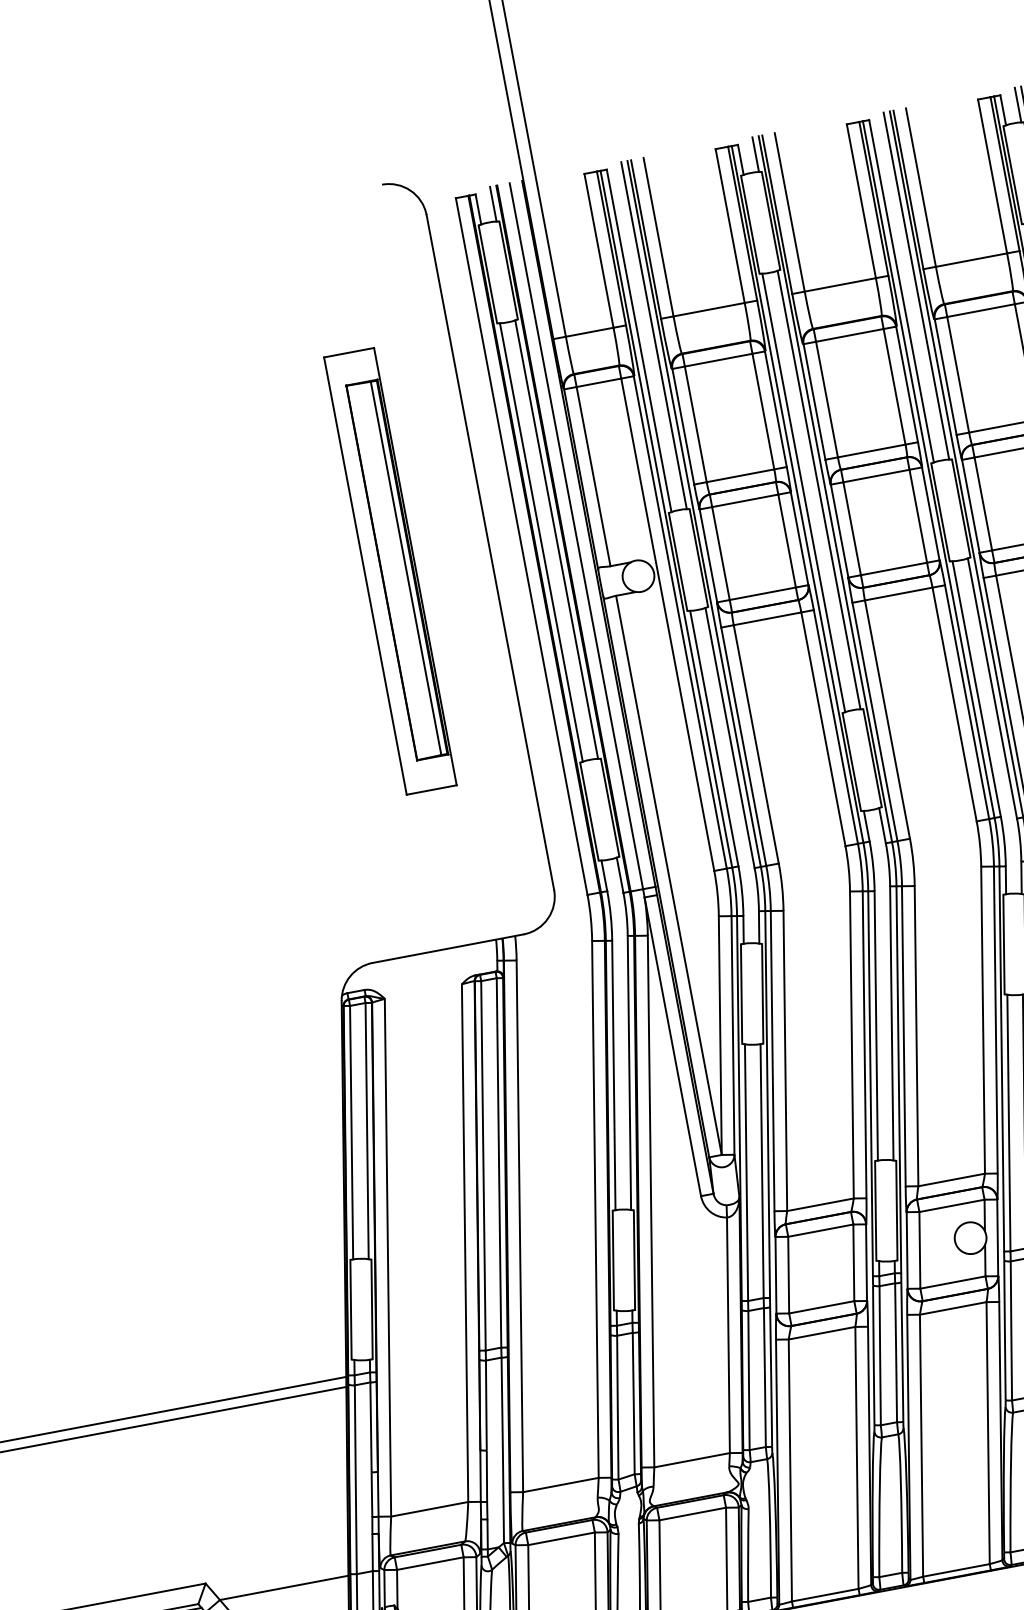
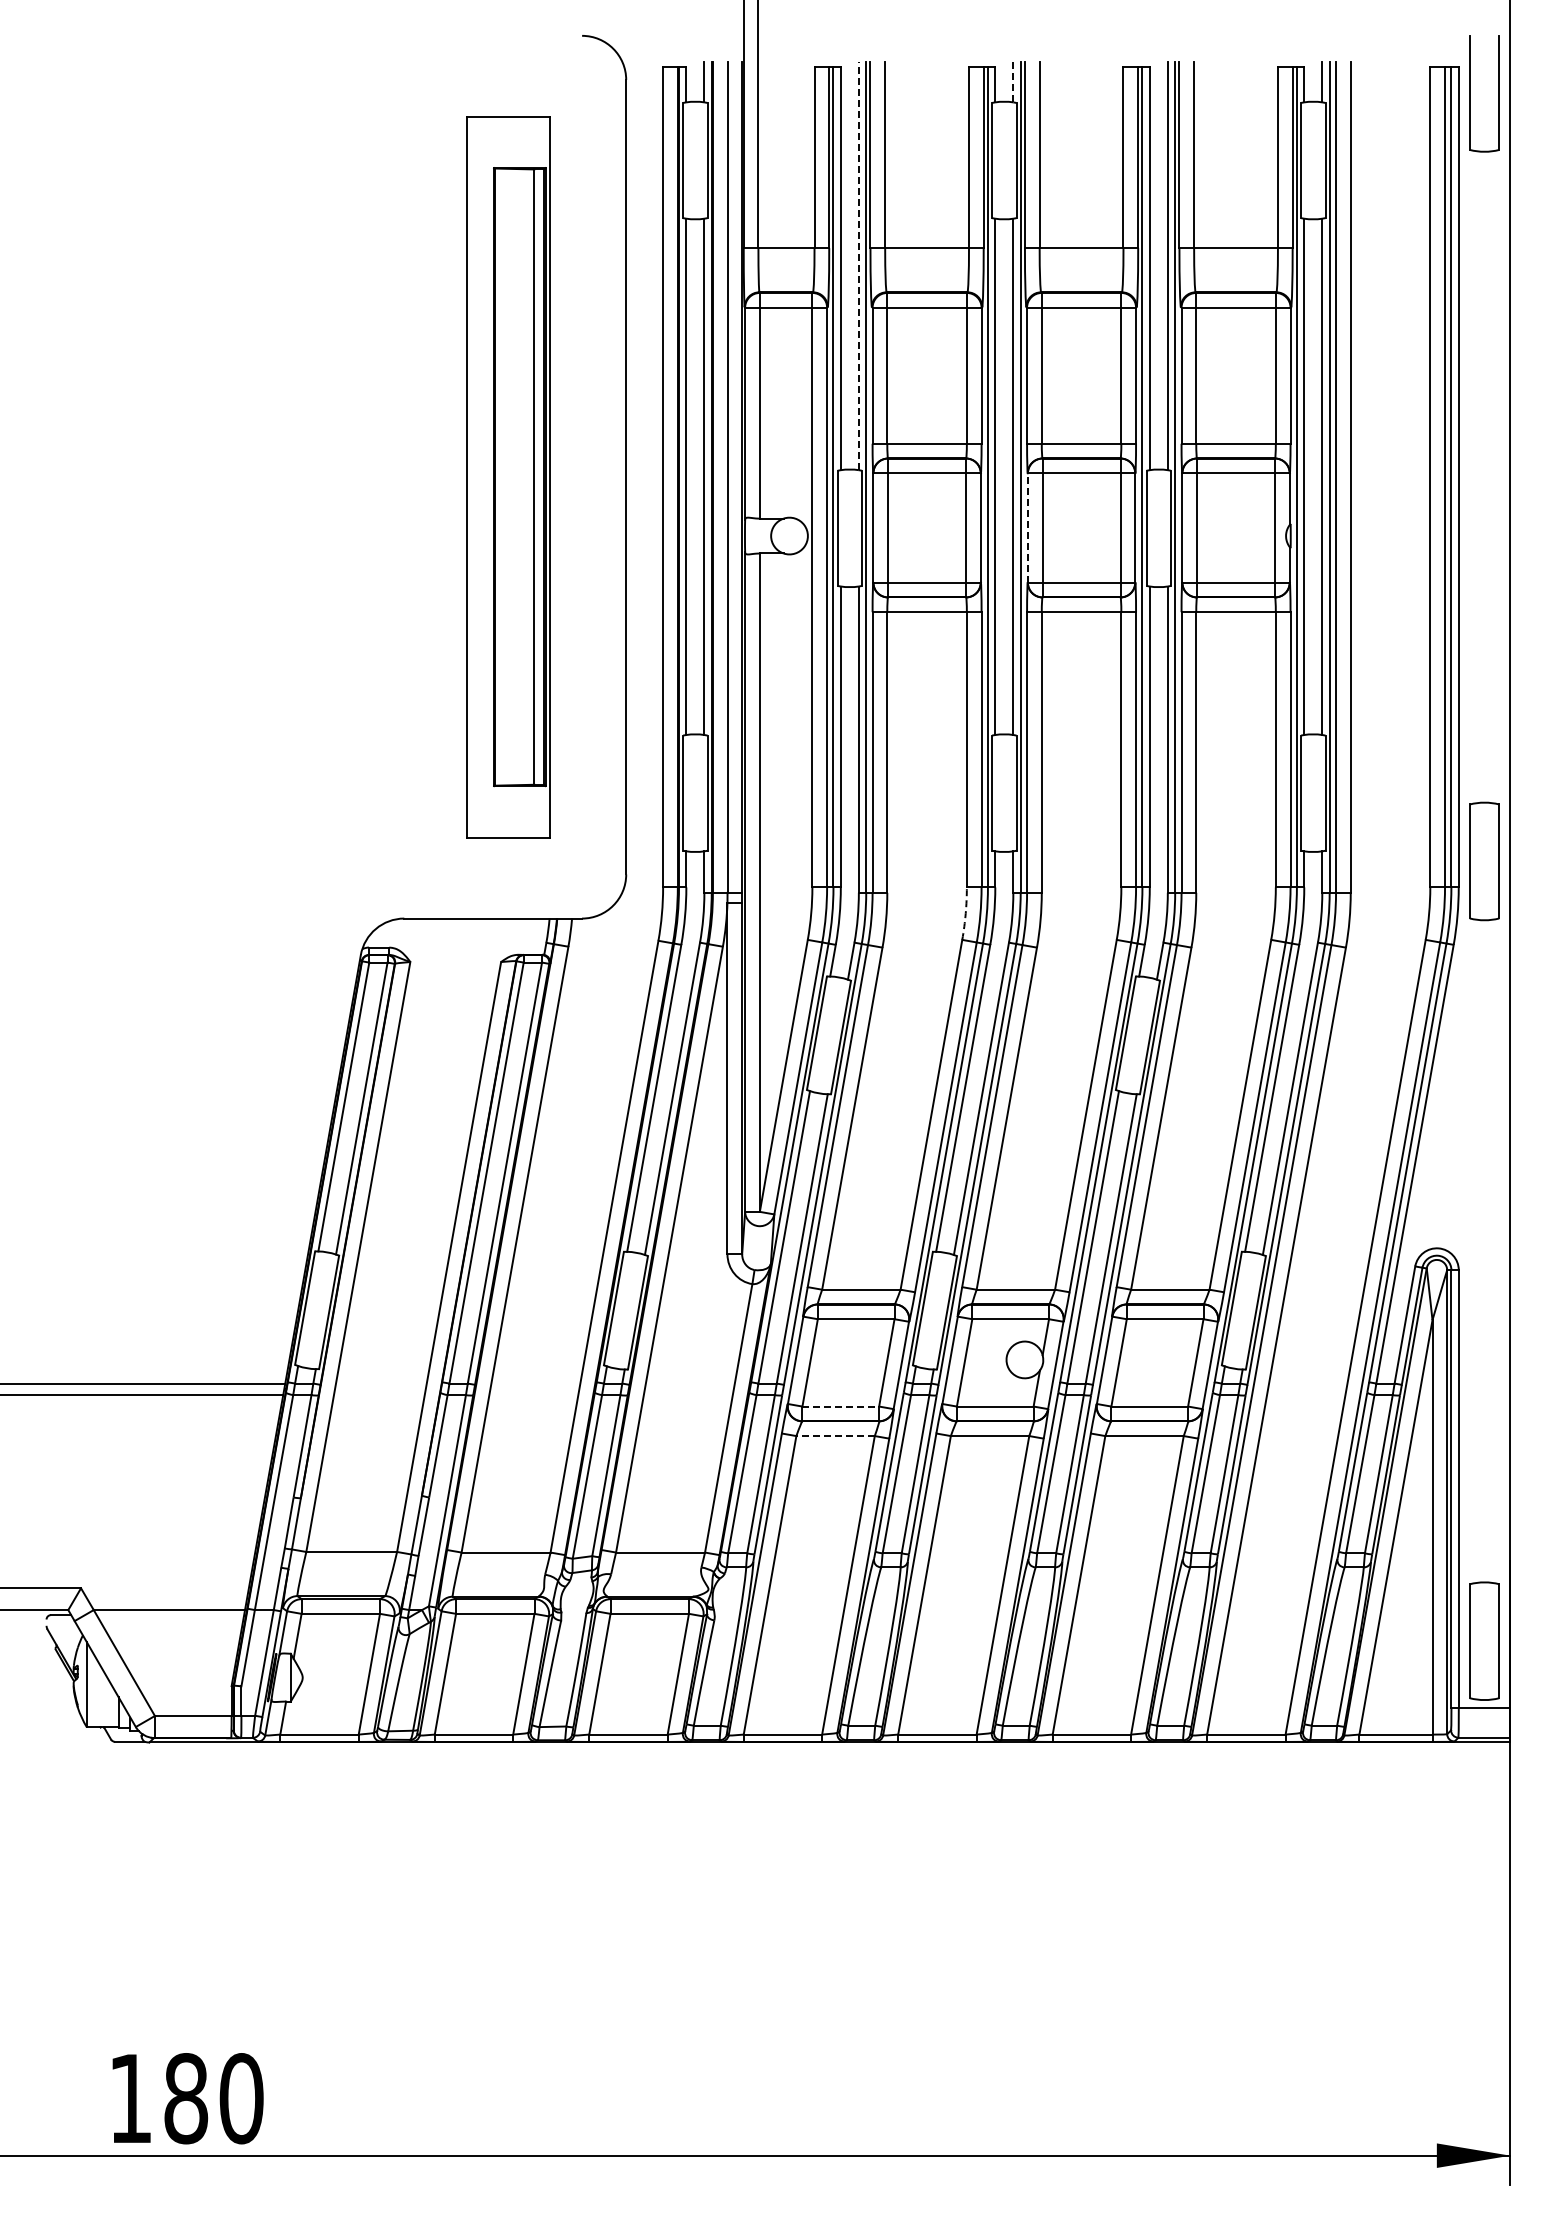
line: (755, 154) -> (1013, 81), solid -> dashed
line: (653, 335) -> (858, 265), solid -> dashed
line: (839, 530) -> (1027, 527), solid -> dashed
part: (390, 571) -> (508, 477), size x1.4
arc: (848, 868) -> (965, 913), solid -> dashed
line: (822, 1307) -> (841, 1406), solid -> dashed
line: (822, 1333) -> (835, 1436), solid -> dashed

